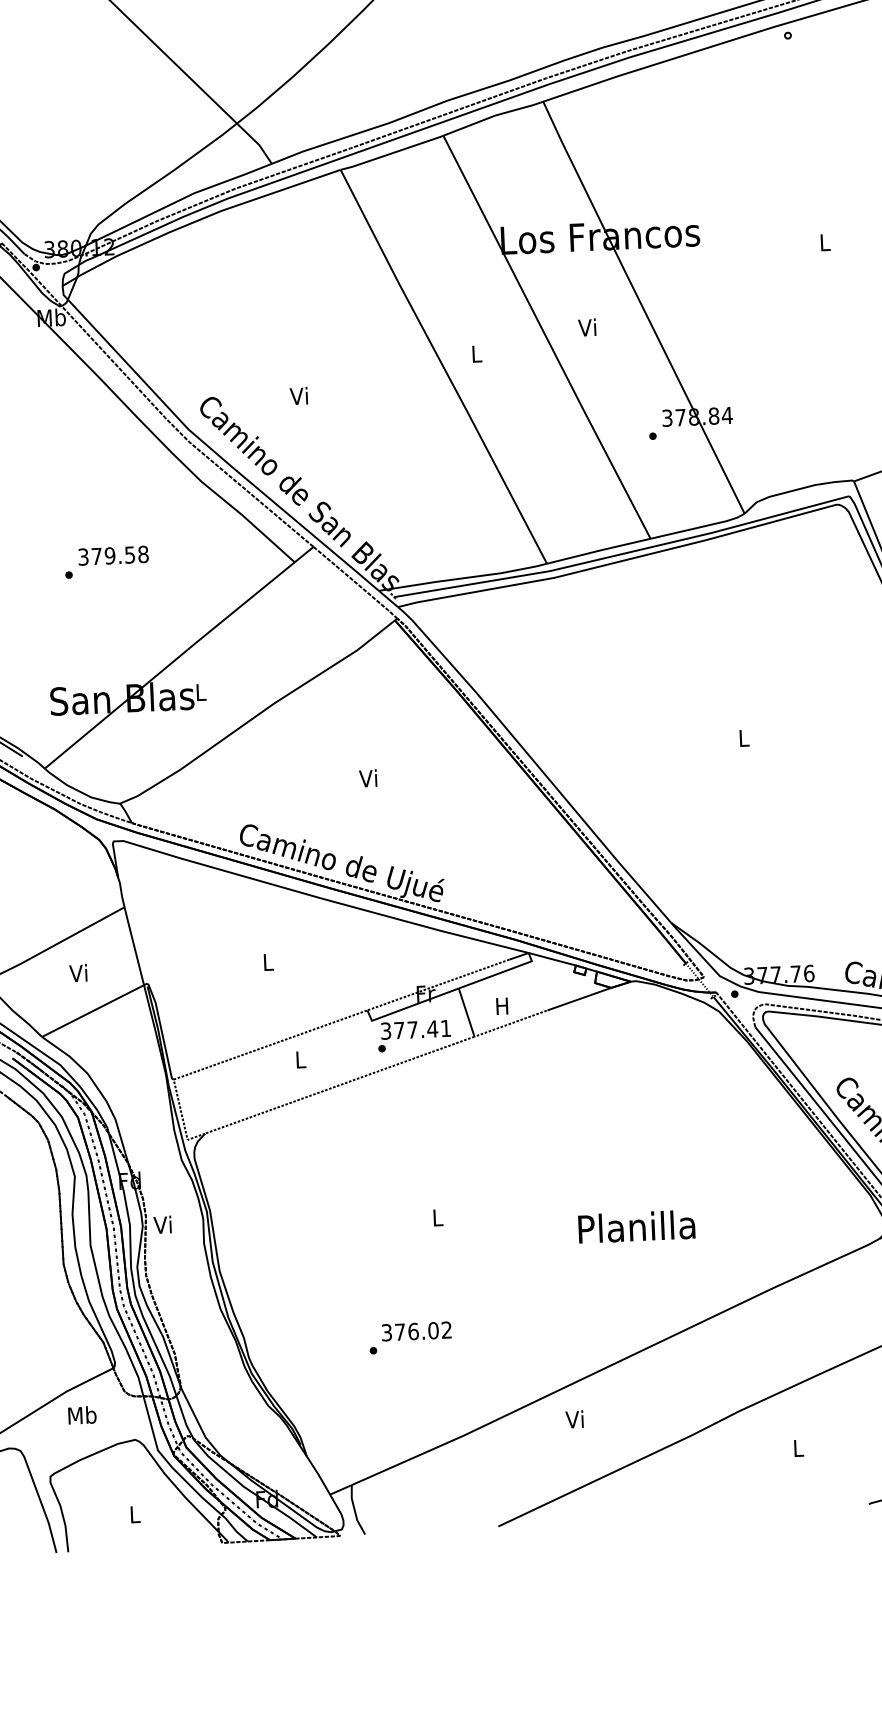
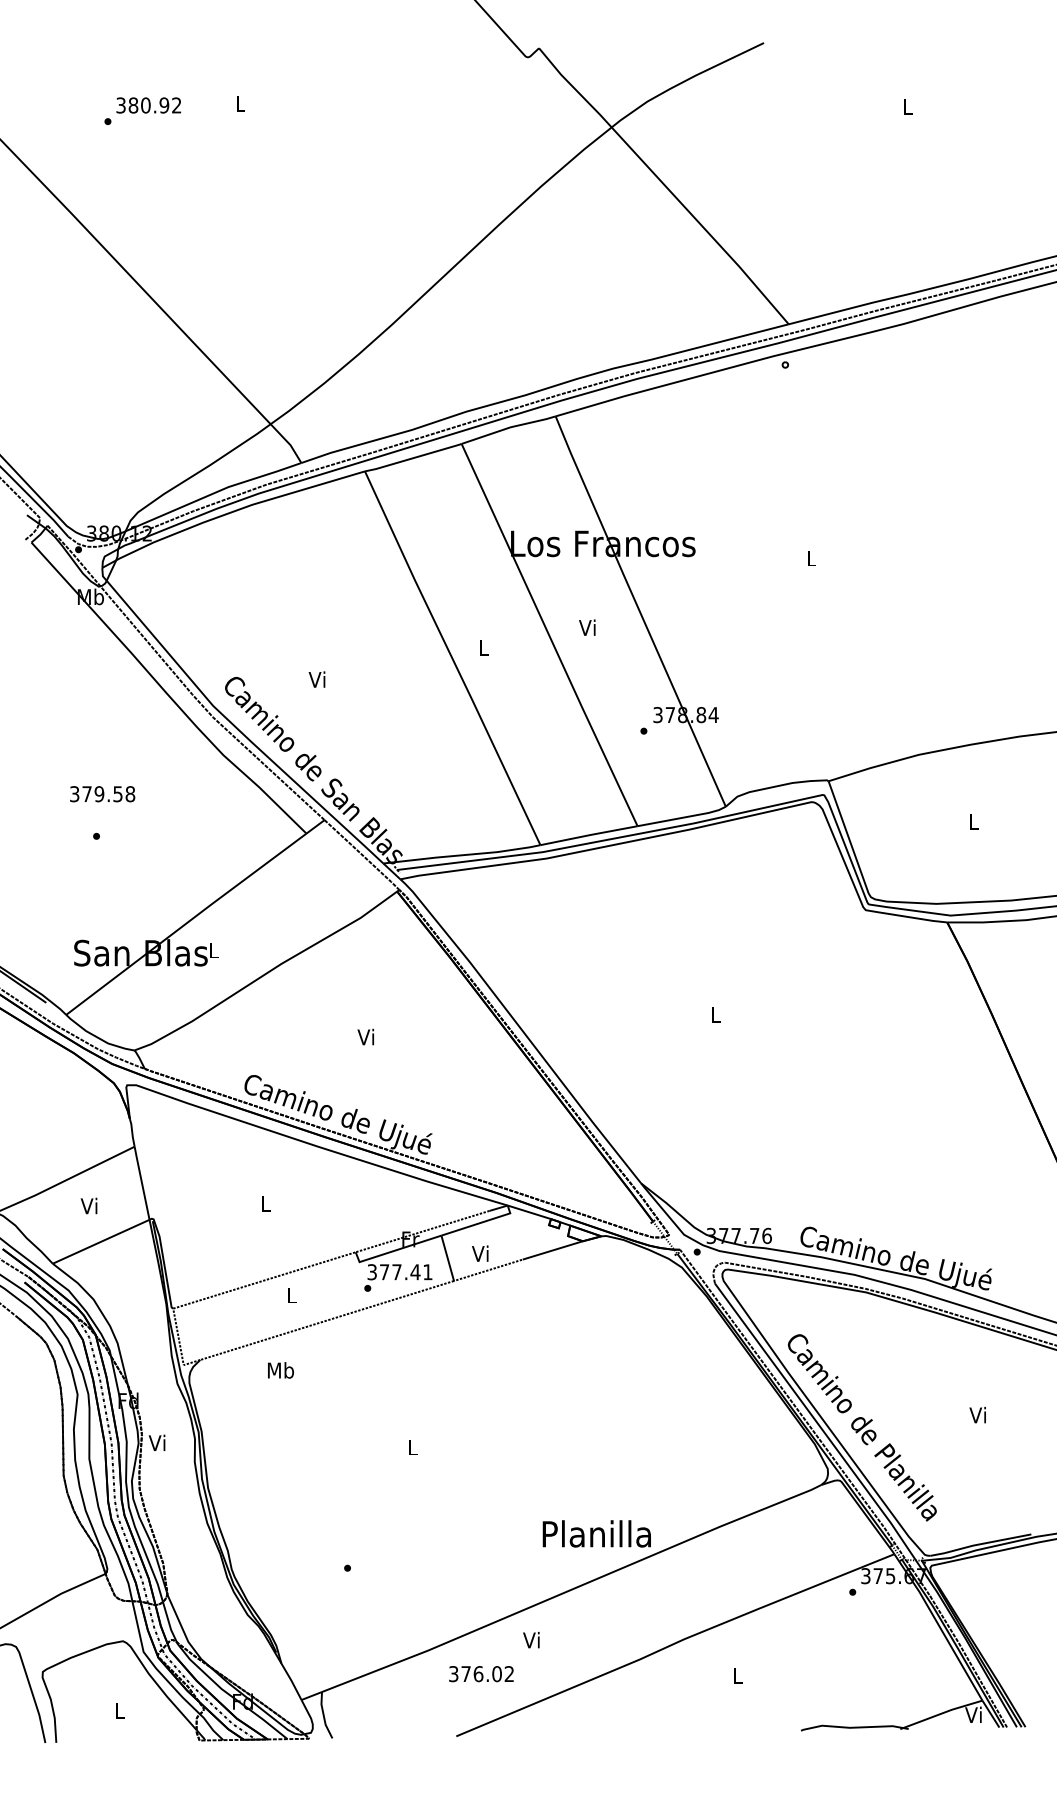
text: (113, 556) -> (102, 794), moved
text: (501, 1005) -> (480, 1253), H -> Vi
text: (636, 1226) -> (596, 1533), moved
text: (416, 1331) -> (481, 1674), moved
text: (81, 1415) -> (280, 1370), moved

